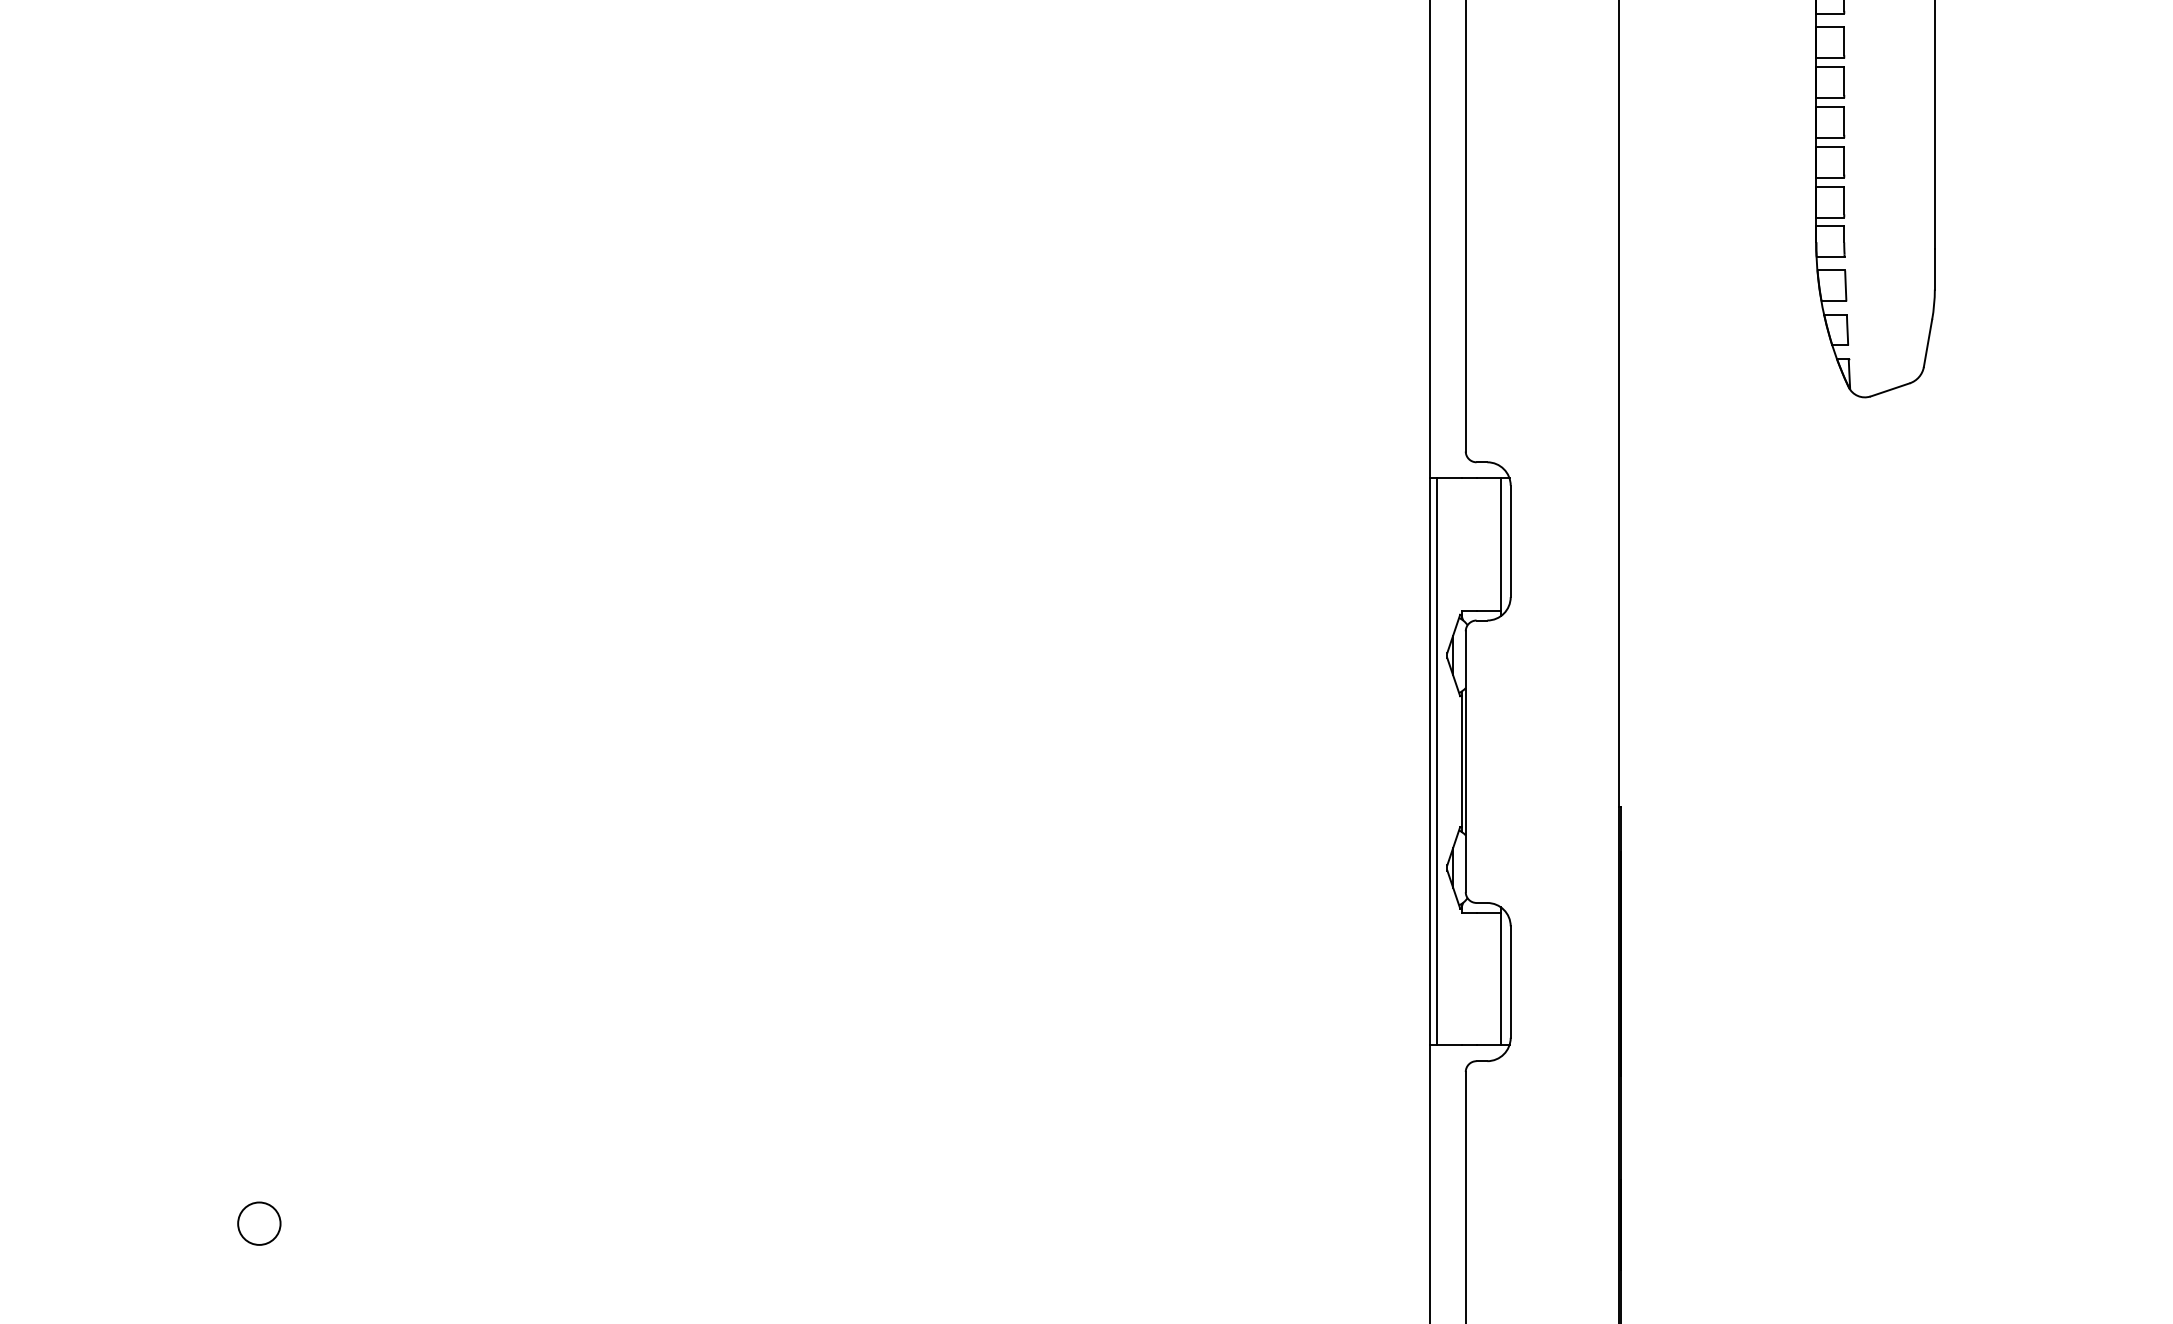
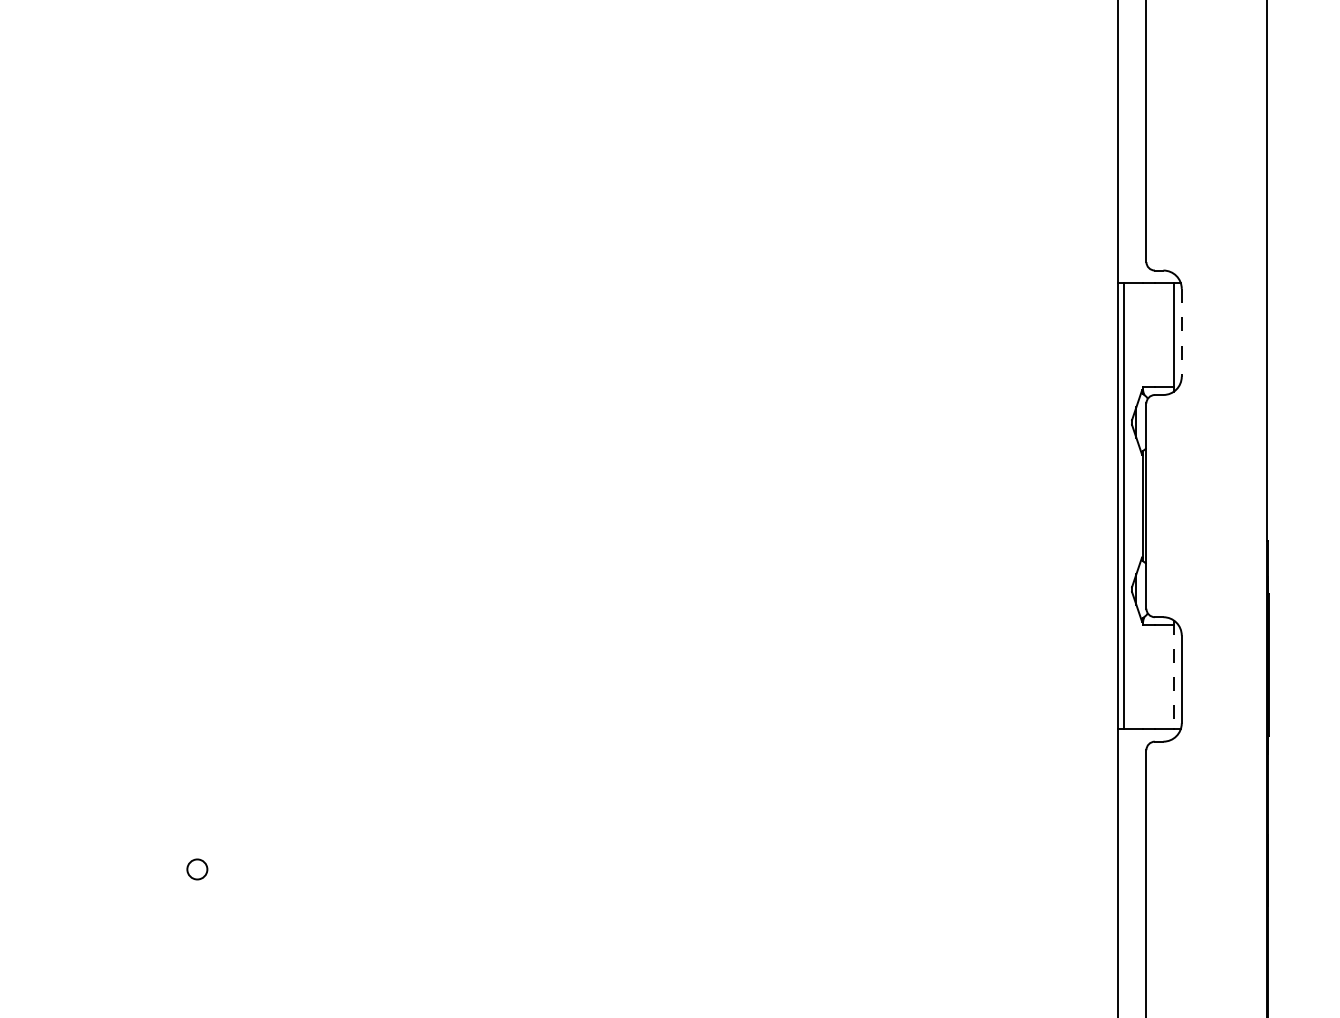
line: (1510, 541) -> (1181, 332), solid -> dashed
line: (1500, 975) -> (1173, 674), solid -> dashed
circle: (259, 1223) -> (197, 869), size x0.6

